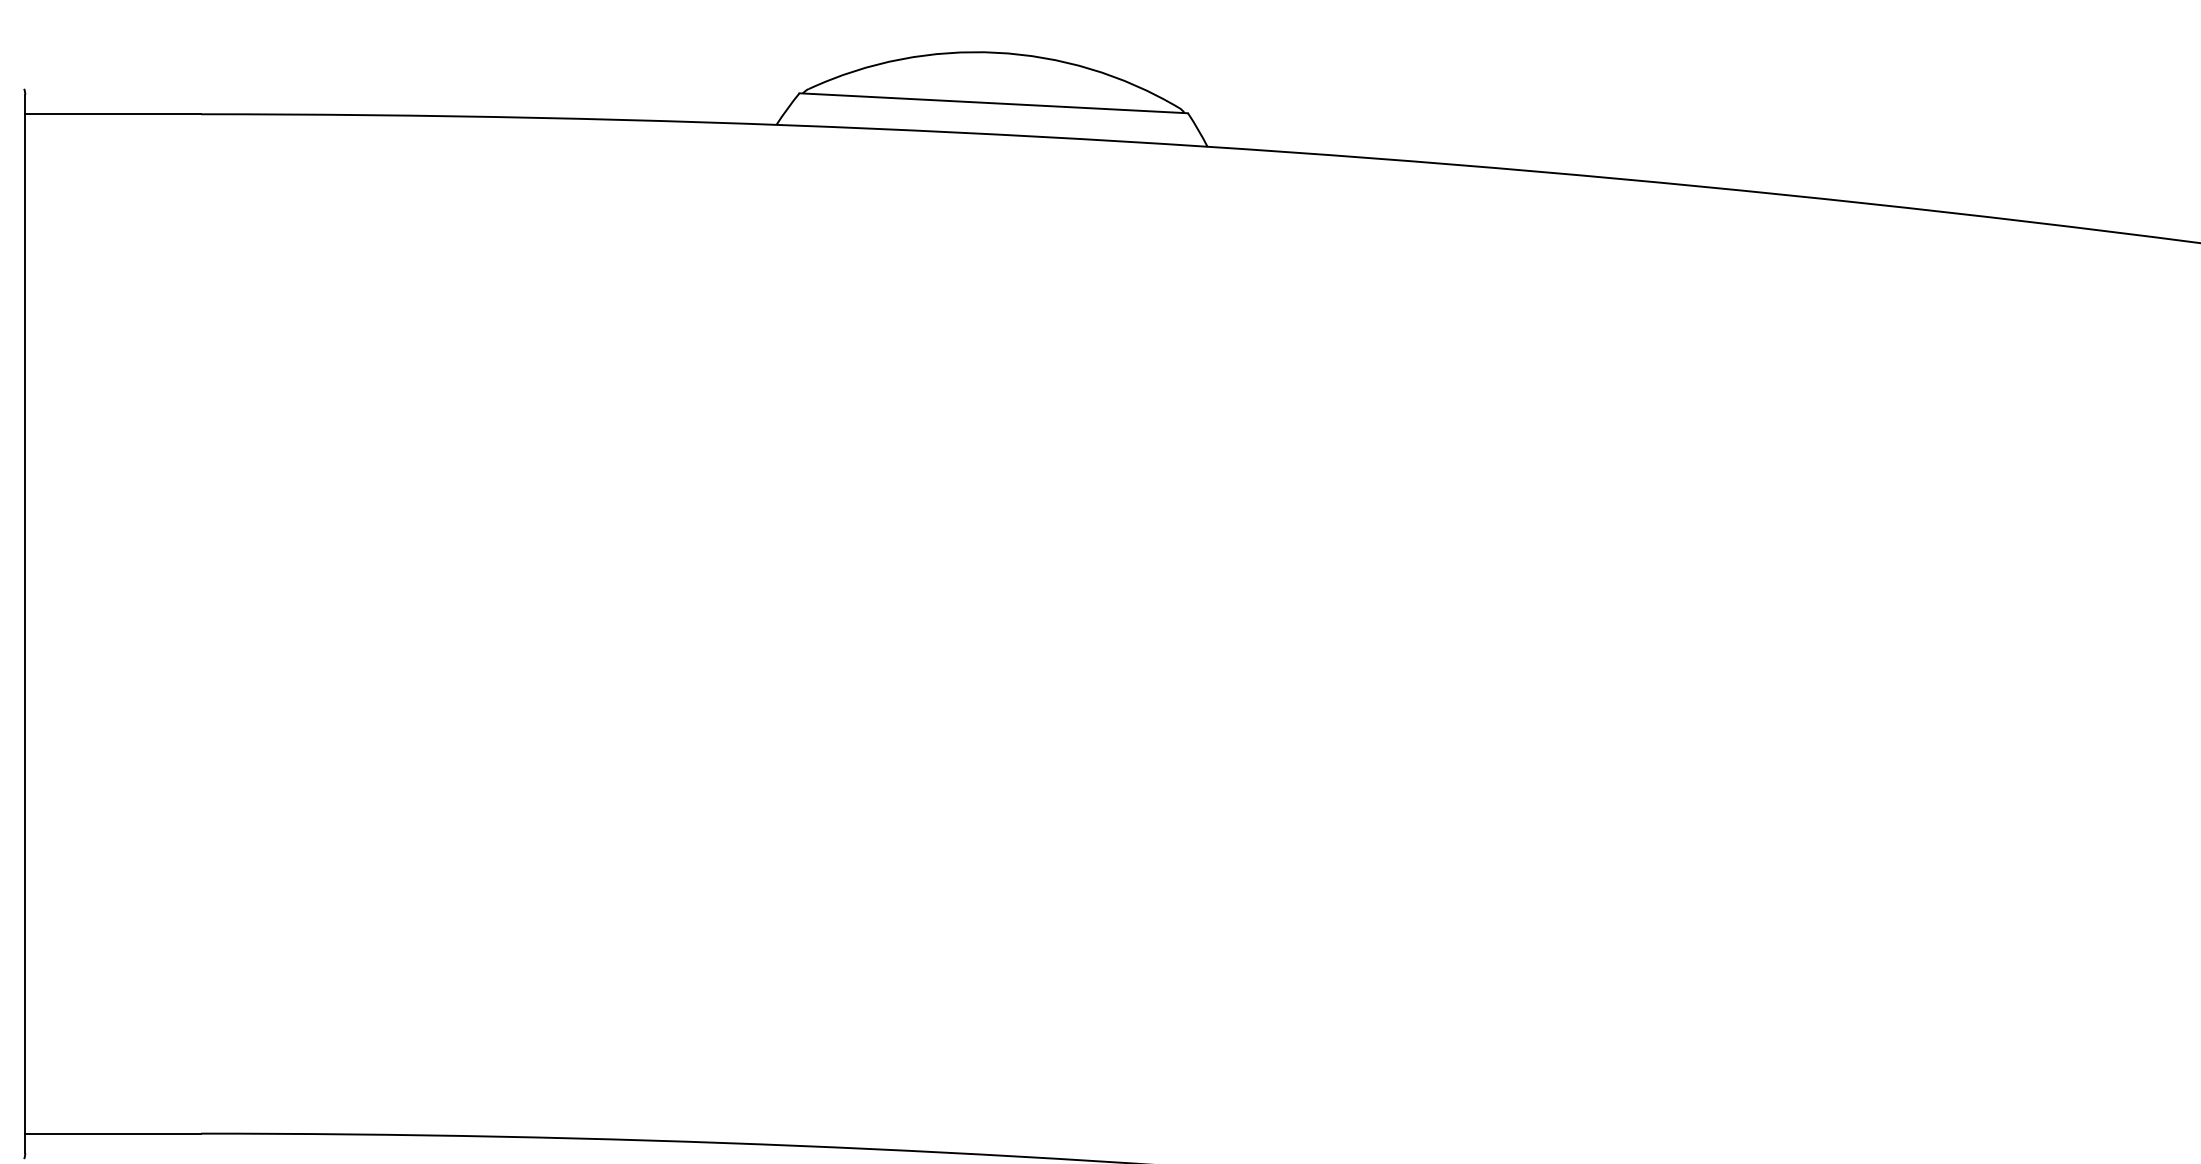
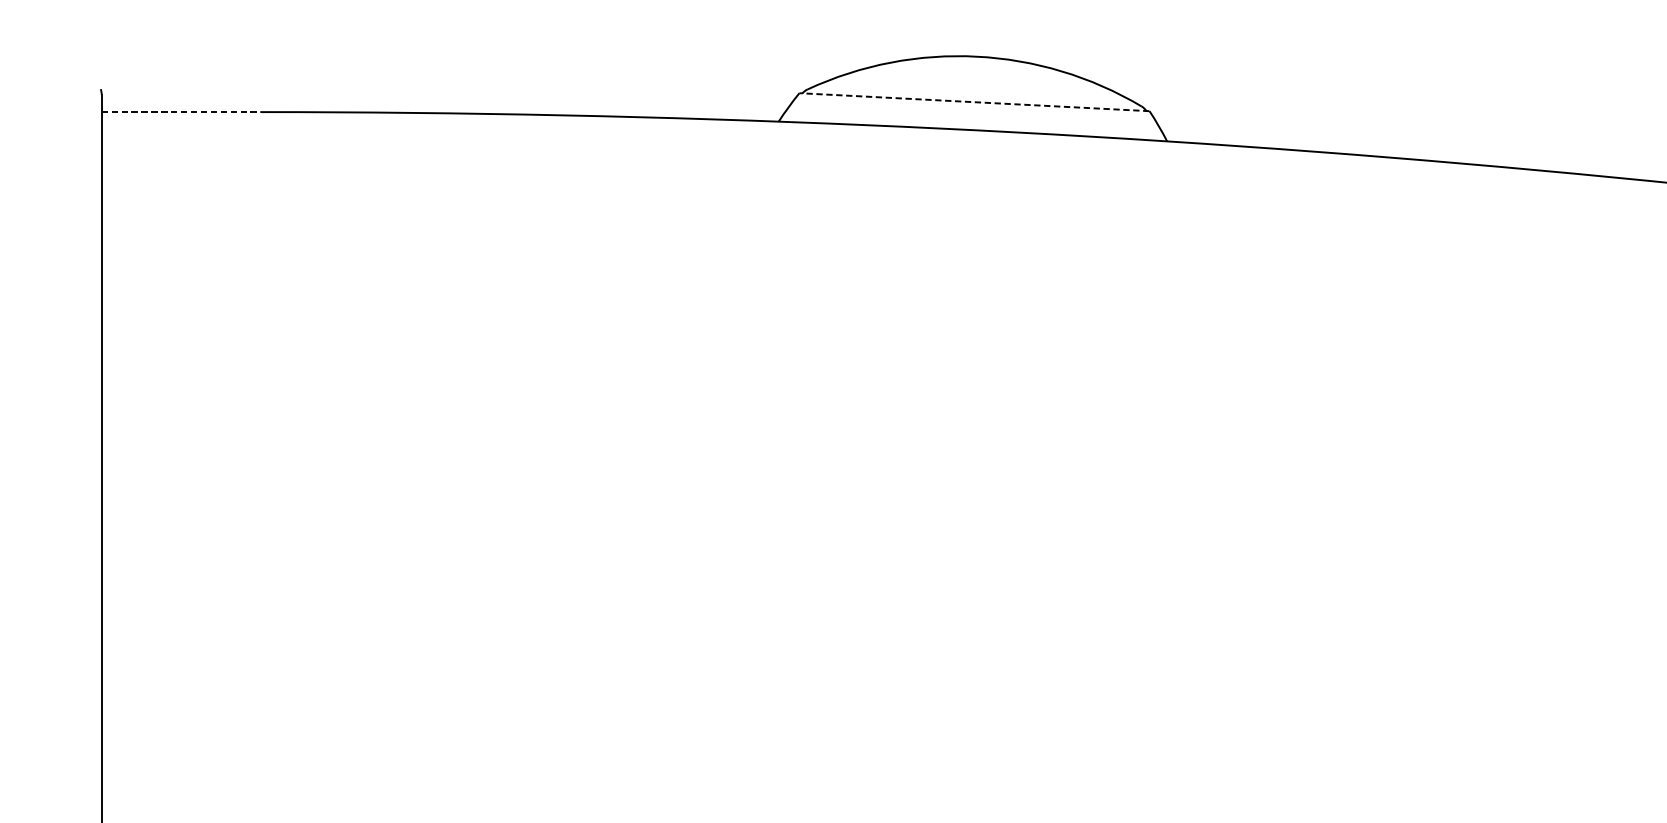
line: (993, 103) -> (974, 102), solid -> dashed
line: (113, 114) -> (181, 112), solid -> dashed

